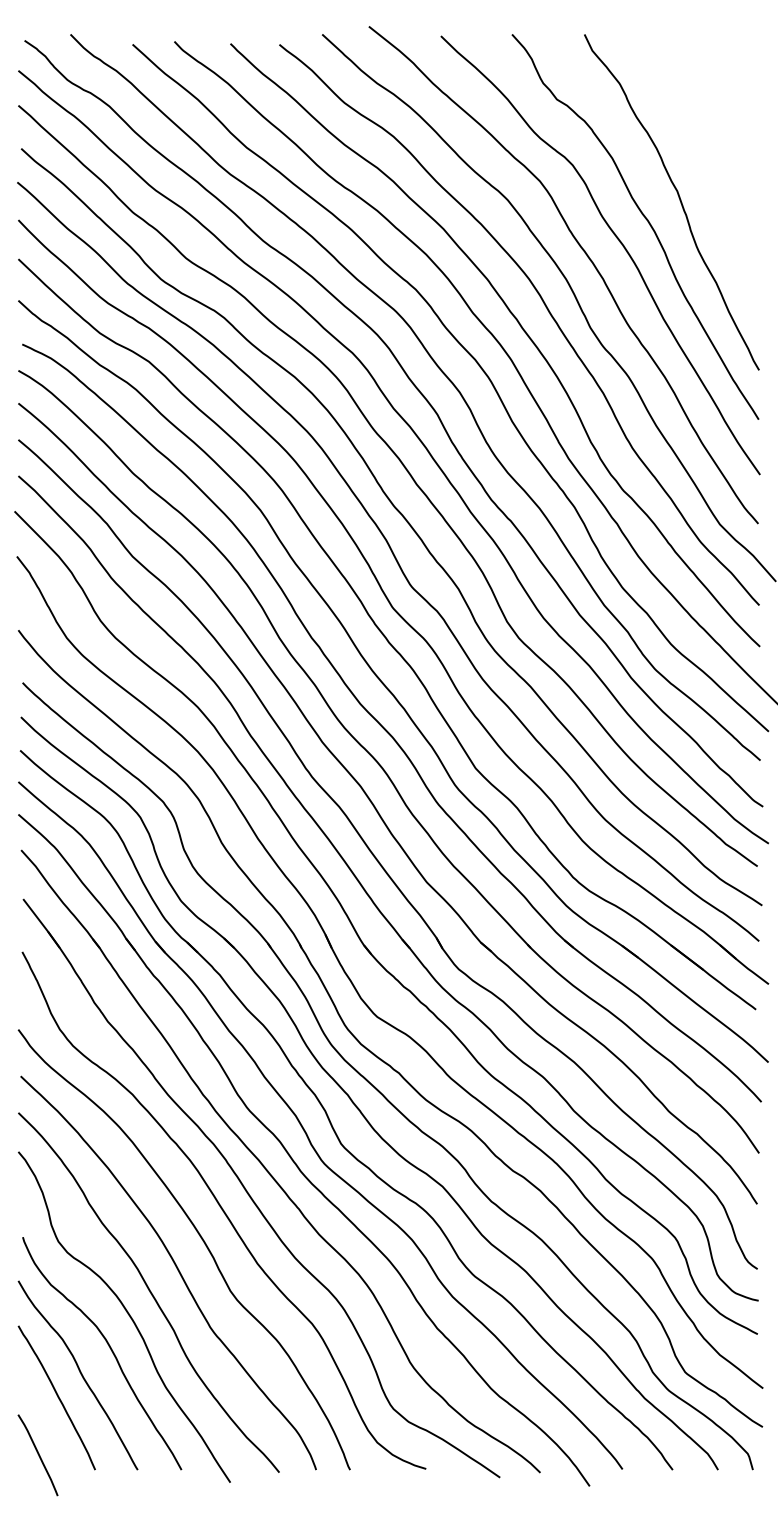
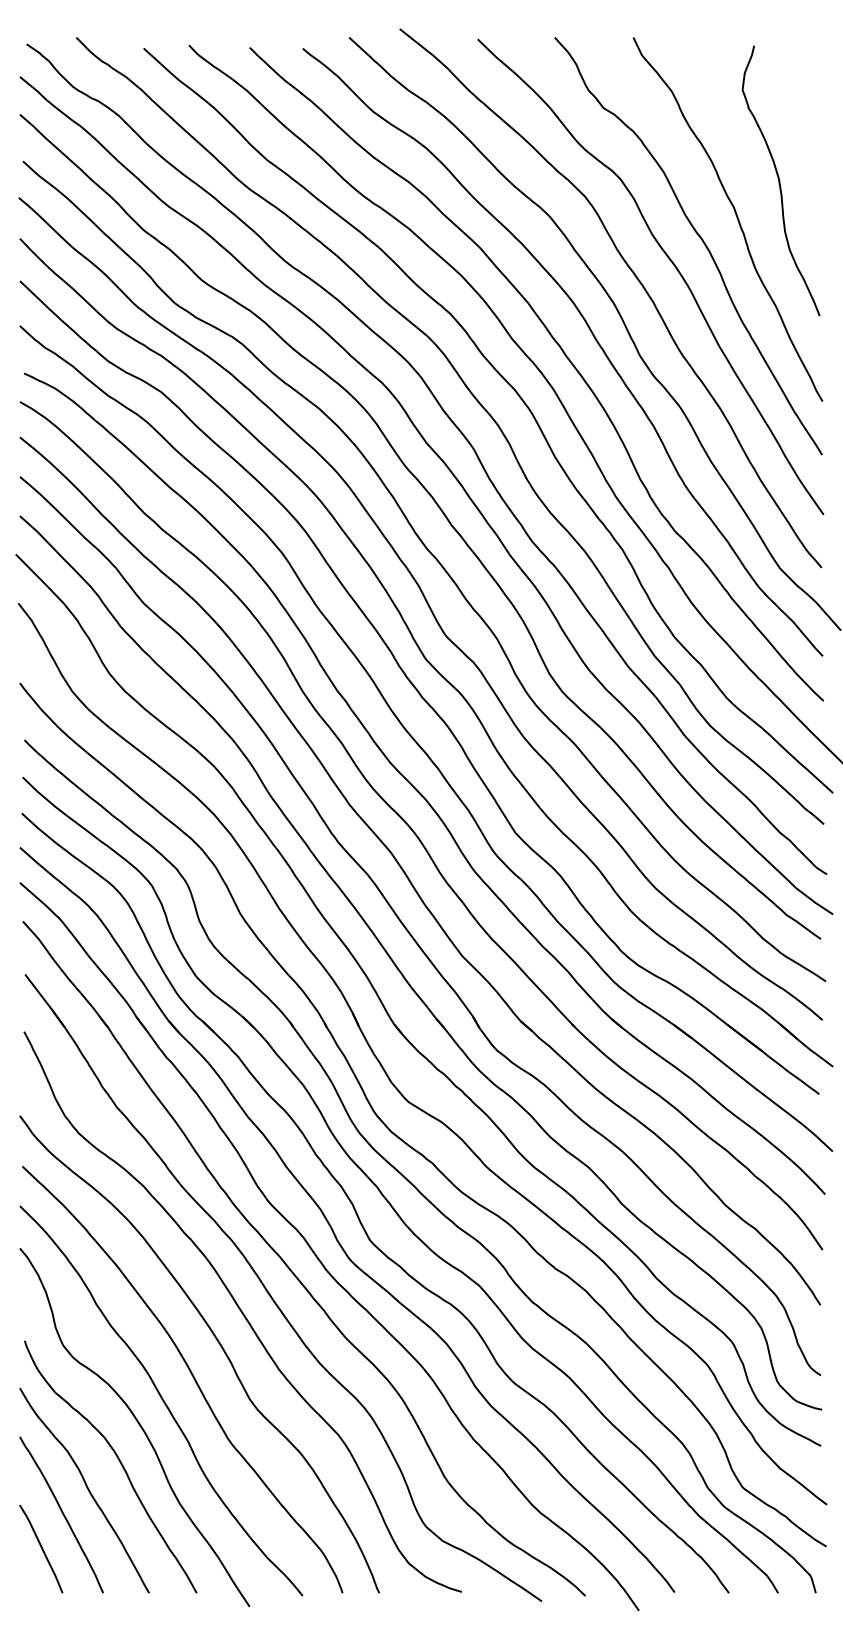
curve: (719, 166) -> (779, 180), added
curve: (37, 1454) -> (40, 1548), moved

